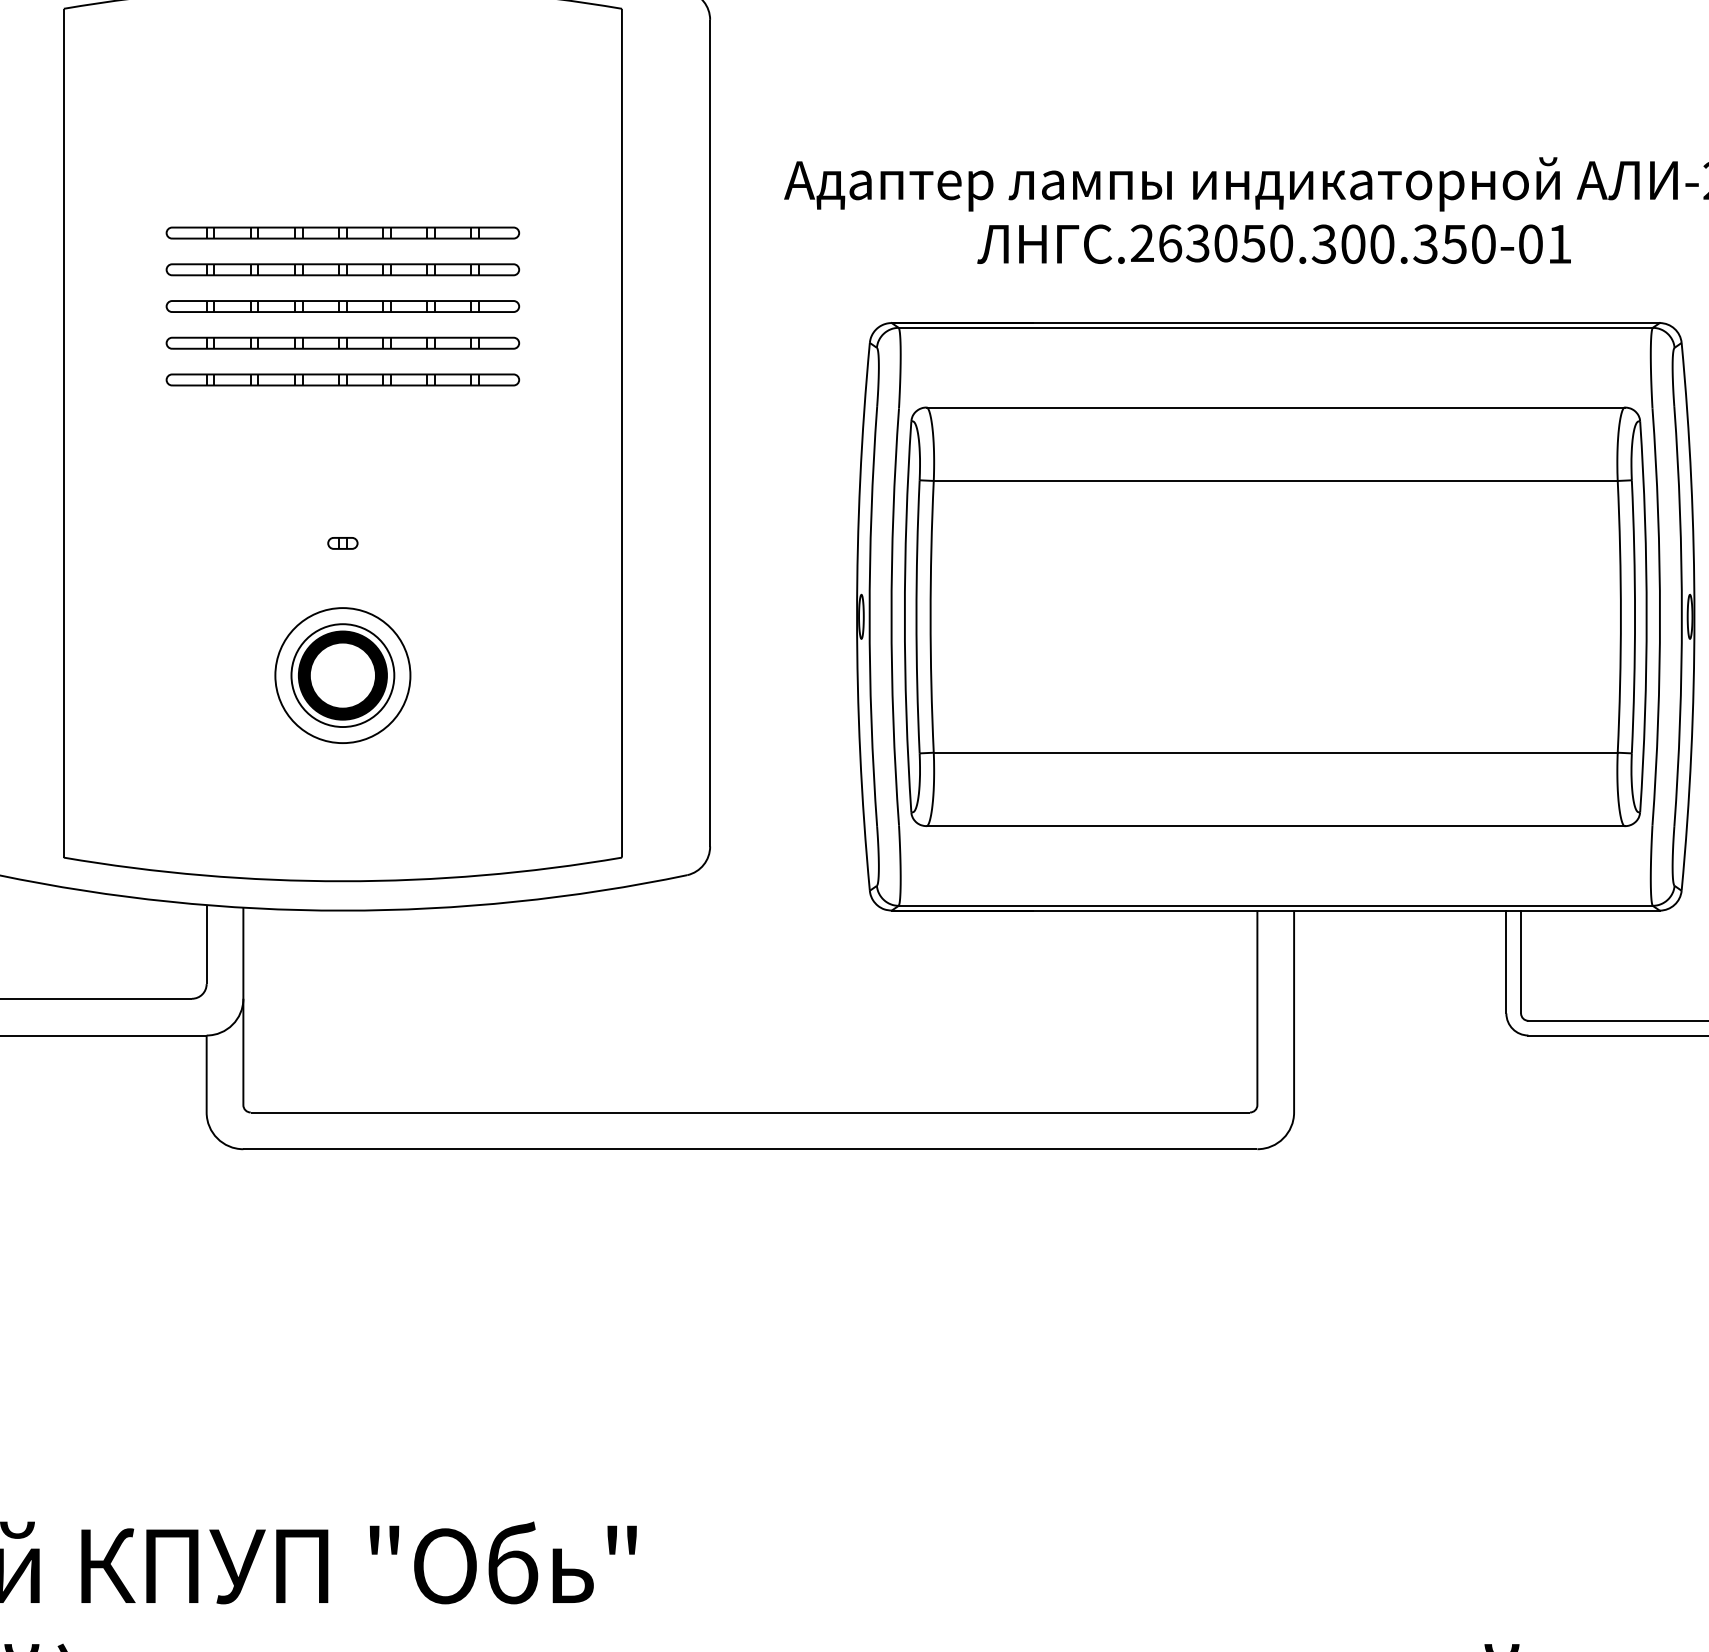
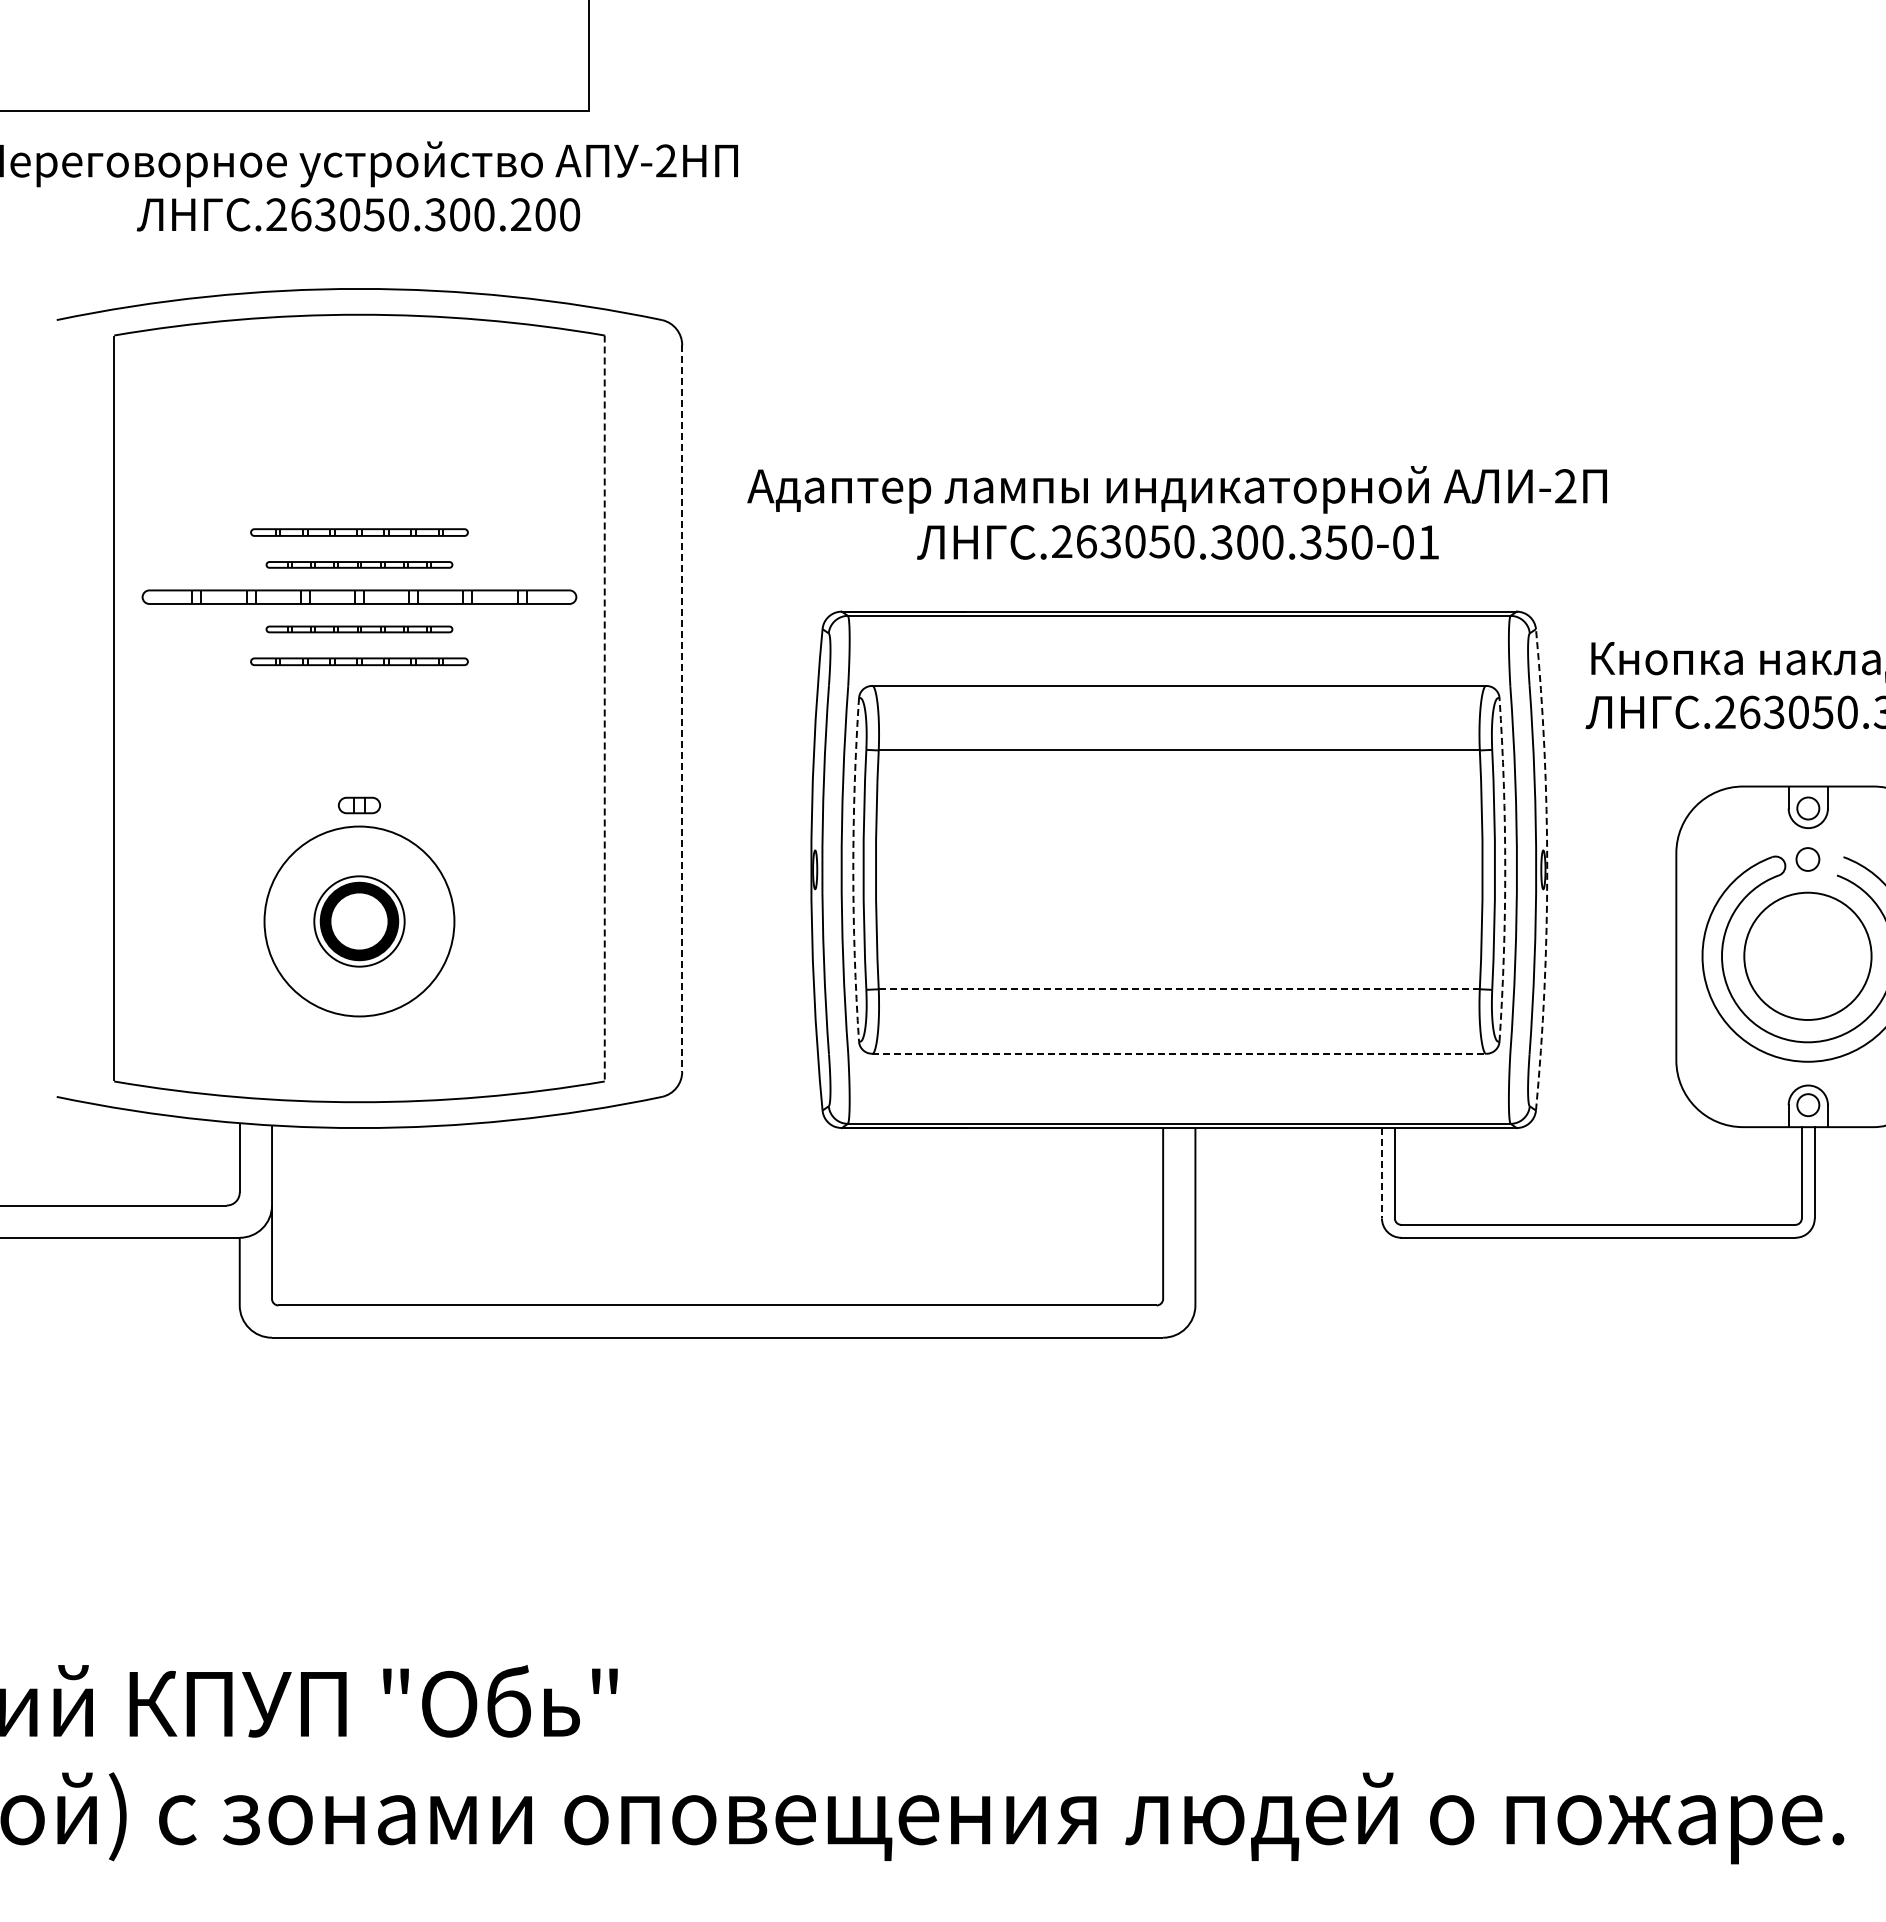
part: (342, 232) -> (359, 532), size x0.7
part: (342, 269) -> (359, 564), size x0.6
part: (342, 305) -> (359, 596), size x1.4
part: (342, 343) -> (359, 629), size x0.6
part: (342, 379) -> (359, 661), size x0.7
line: (621, 433) -> (604, 708), solid -> dashed
line: (710, 434) -> (682, 709), solid -> dashed
part: (342, 542) -> (359, 804), size x1.6
arc: (905, 616) -> (853, 869), solid -> dashed
arc: (1646, 616) -> (1505, 869), solid -> dashed
arc: (1694, 616) -> (1547, 869), solid -> dashed
circle: (342, 675) -> (359, 921), size x1.6
line: (1276, 752) -> (1179, 989), solid -> dashed
line: (1276, 825) -> (1179, 1053), solid -> dashed
line: (1505, 962) -> (1381, 1173), solid -> dashed

